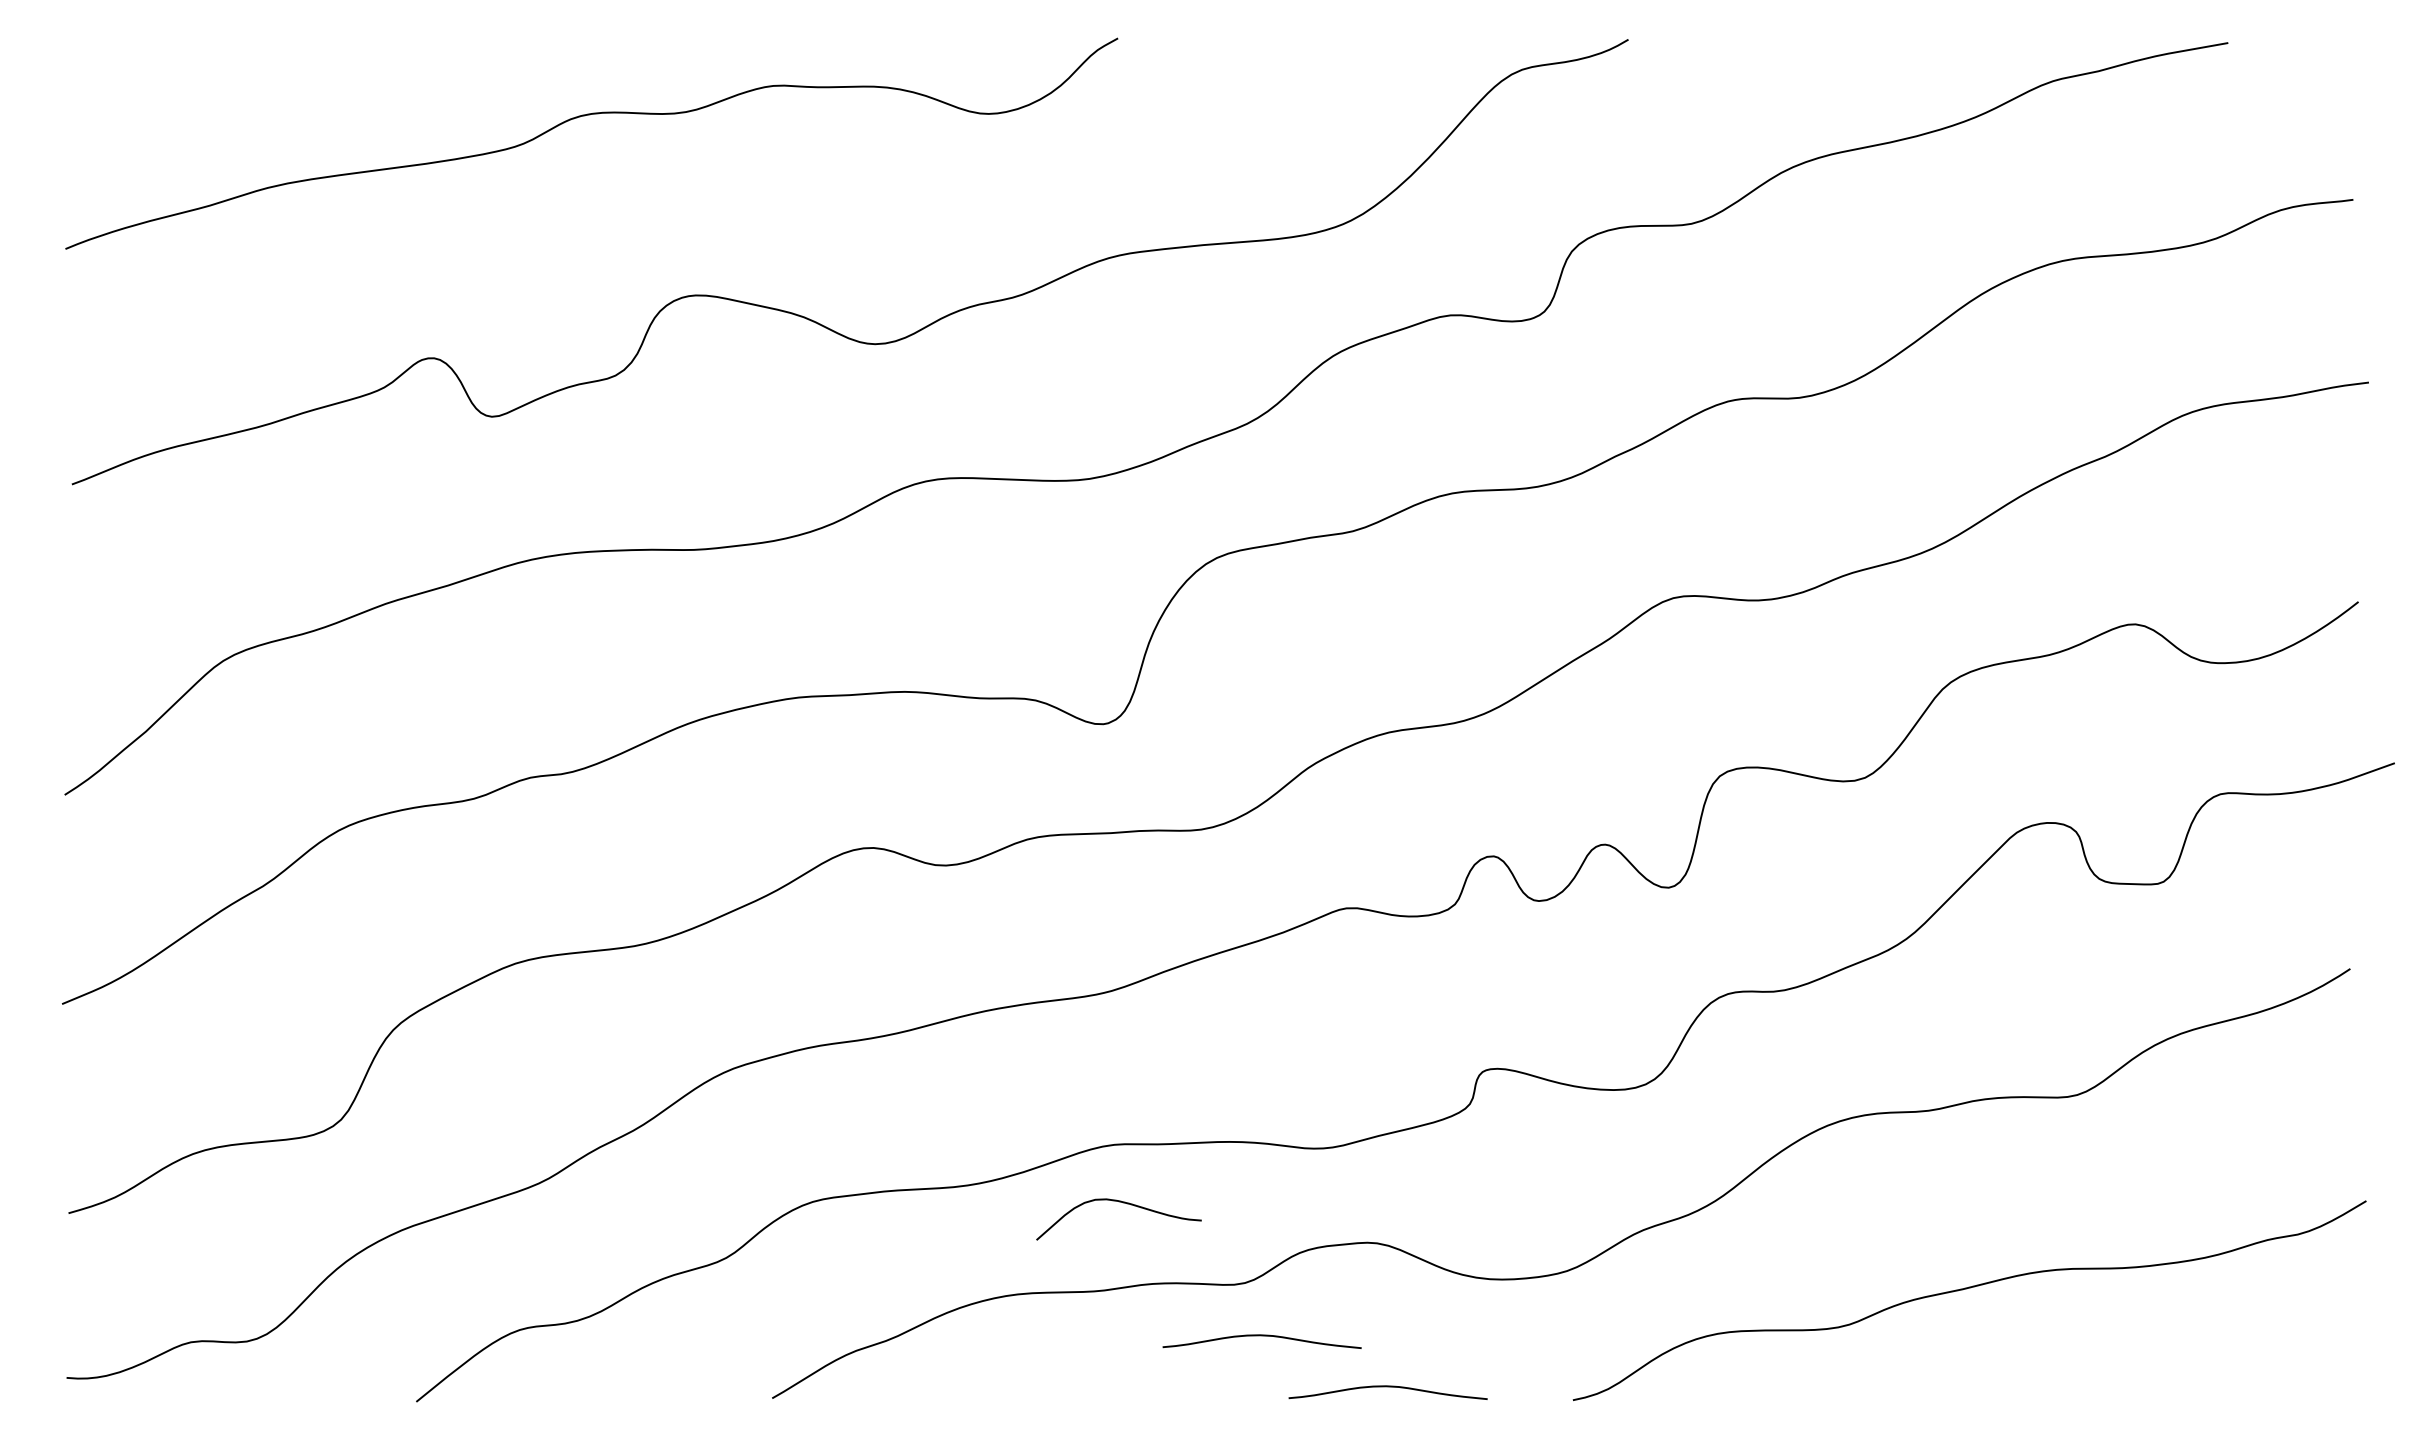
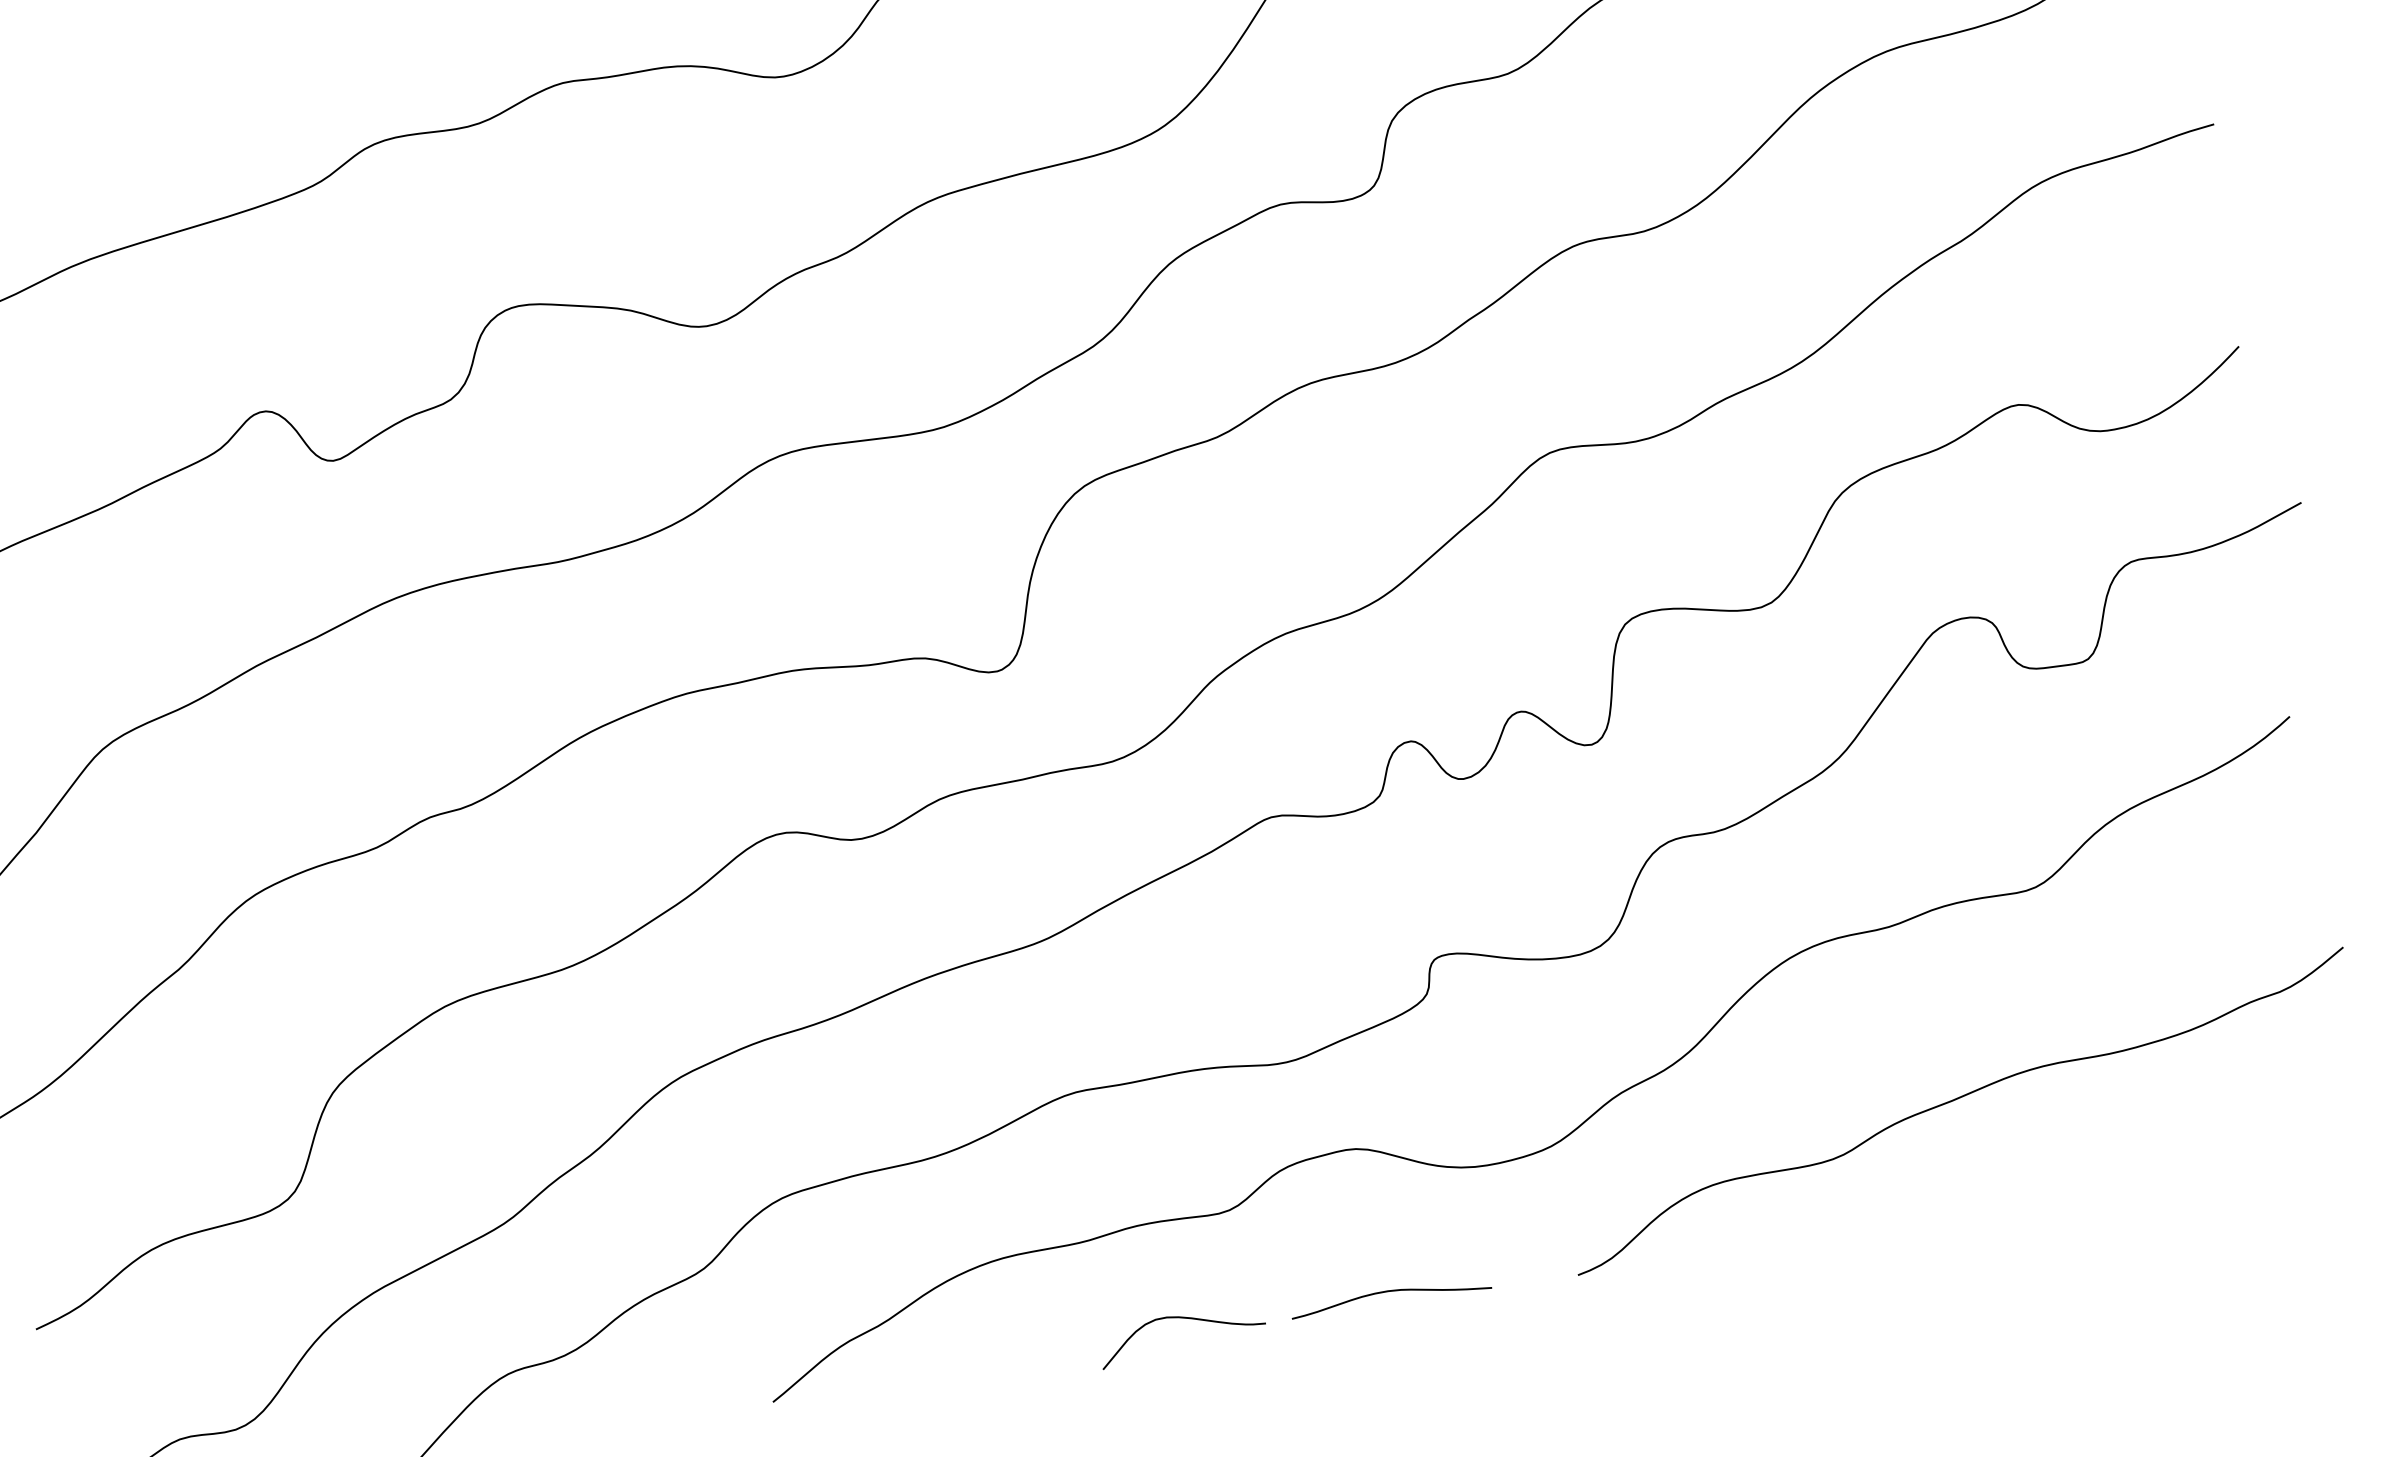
curve: (1123, 1203) -> (1184, 1318), moved
curve: (1261, 1336) -> (1254, 1261), removed

